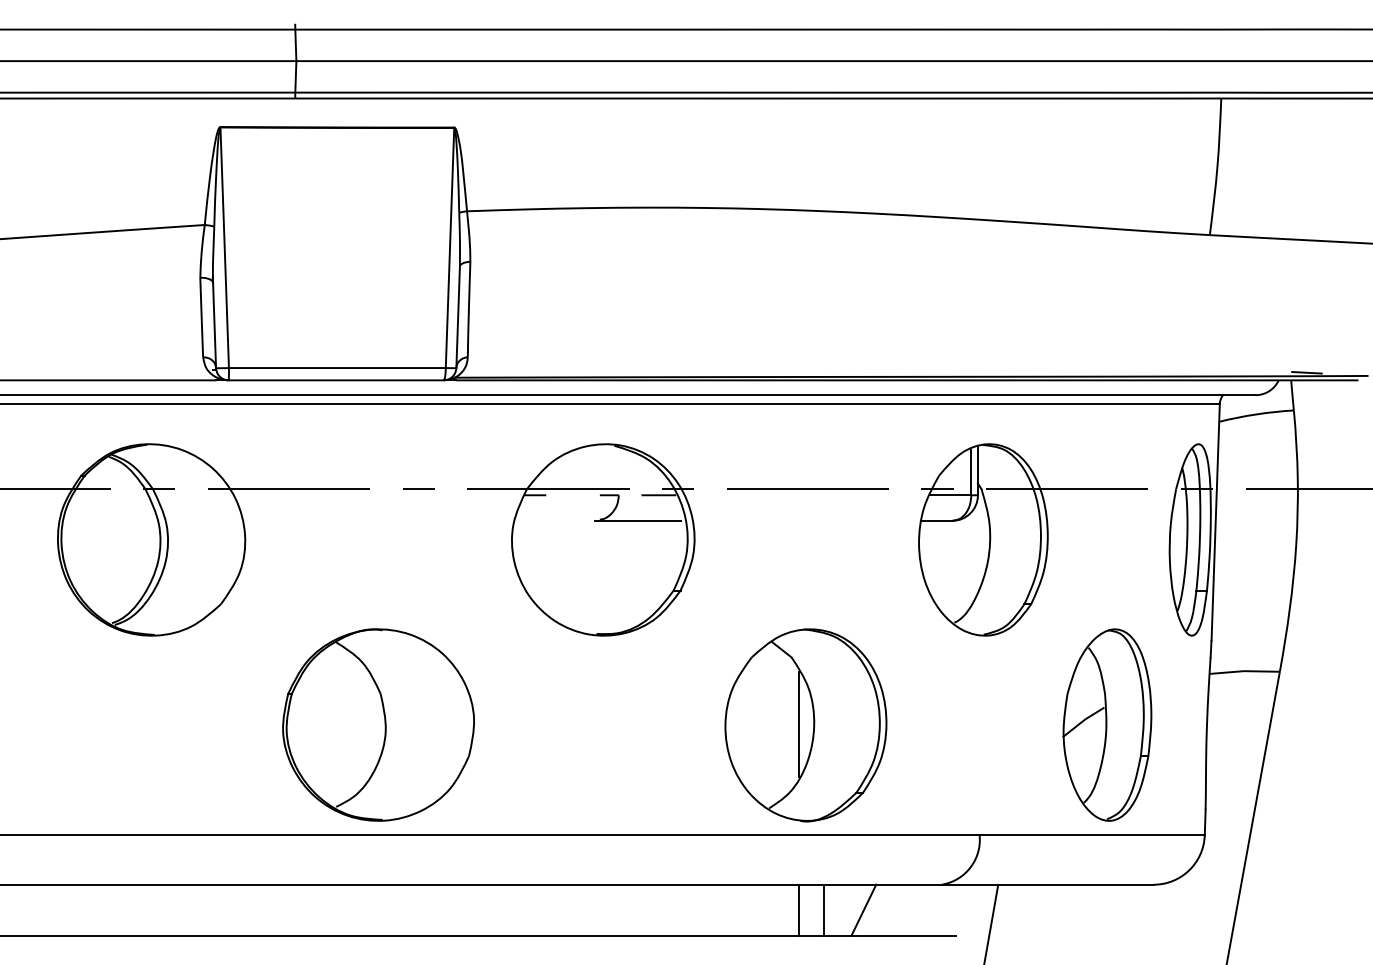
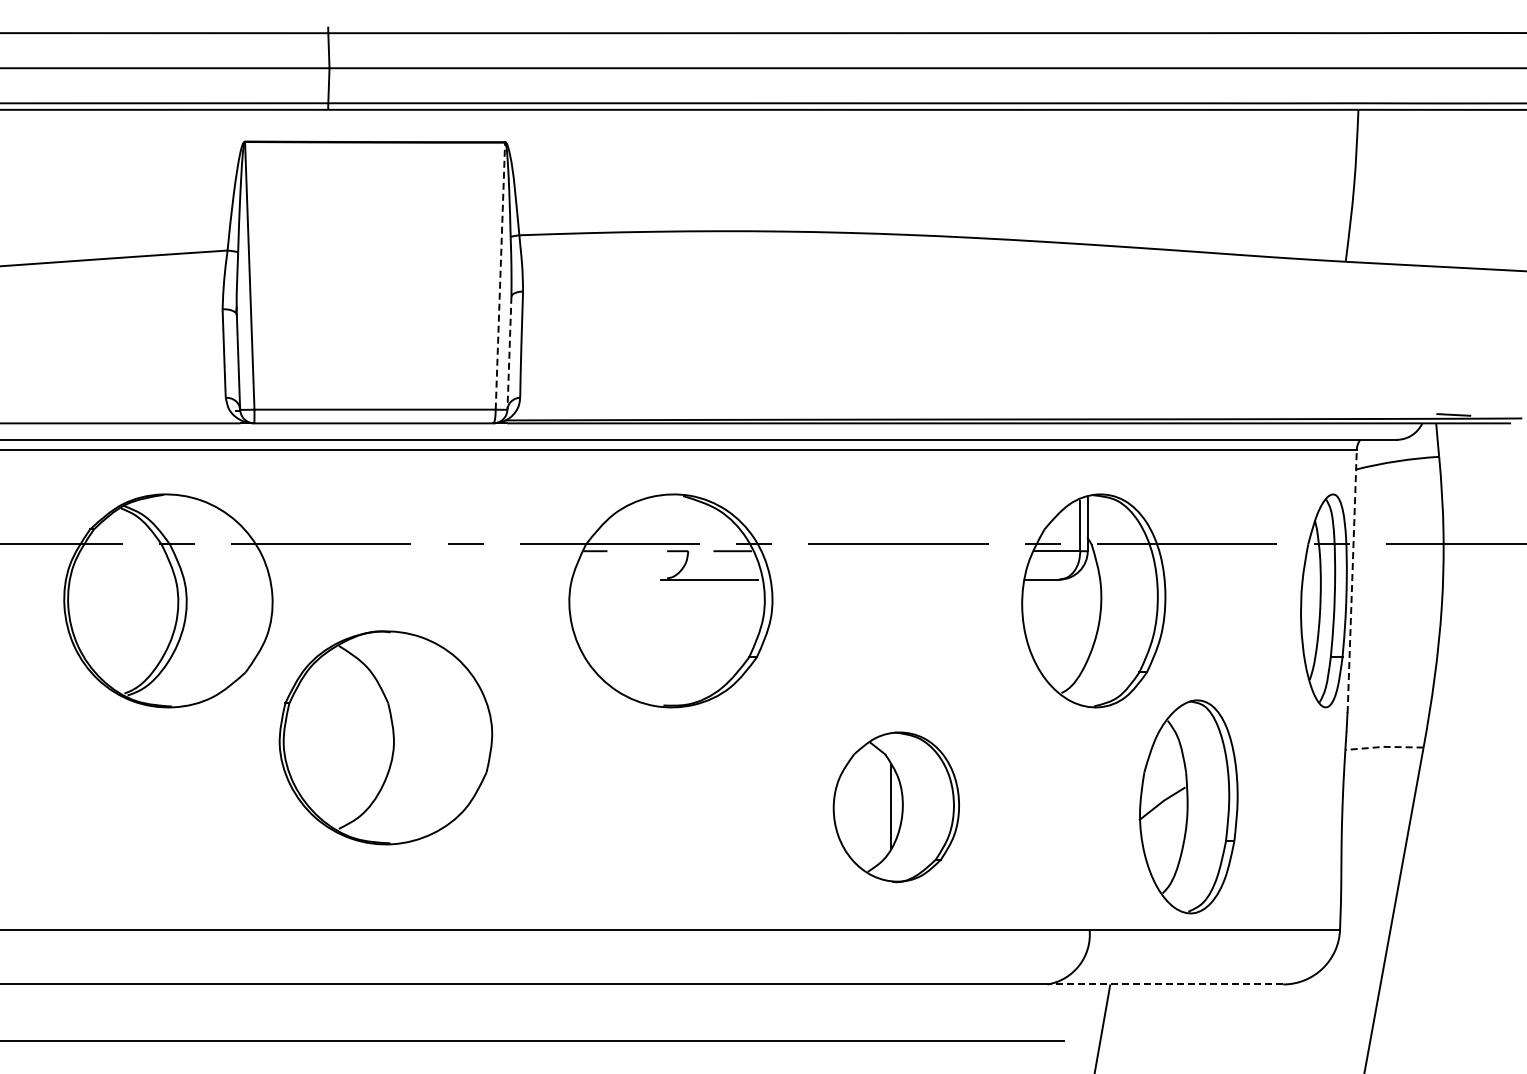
line: (450, 248) -> (500, 276), solid -> dashed
line: (458, 317) -> (509, 353), solid -> dashed
line: (1215, 522) -> (1352, 581), solid -> dashed
line: (1243, 670) -> (1383, 746), solid -> dashed
part: (378, 724) -> (385, 737), moved
part: (1107, 724) -> (1188, 806), moved
part: (806, 725) -> (896, 807), size x0.7
line: (1047, 884) -> (1165, 984), solid -> dashed
line: (798, 909) -> (888, 1012), removed
line: (824, 909) -> (916, 1012), removed
line: (863, 909) -> (960, 1012), removed

